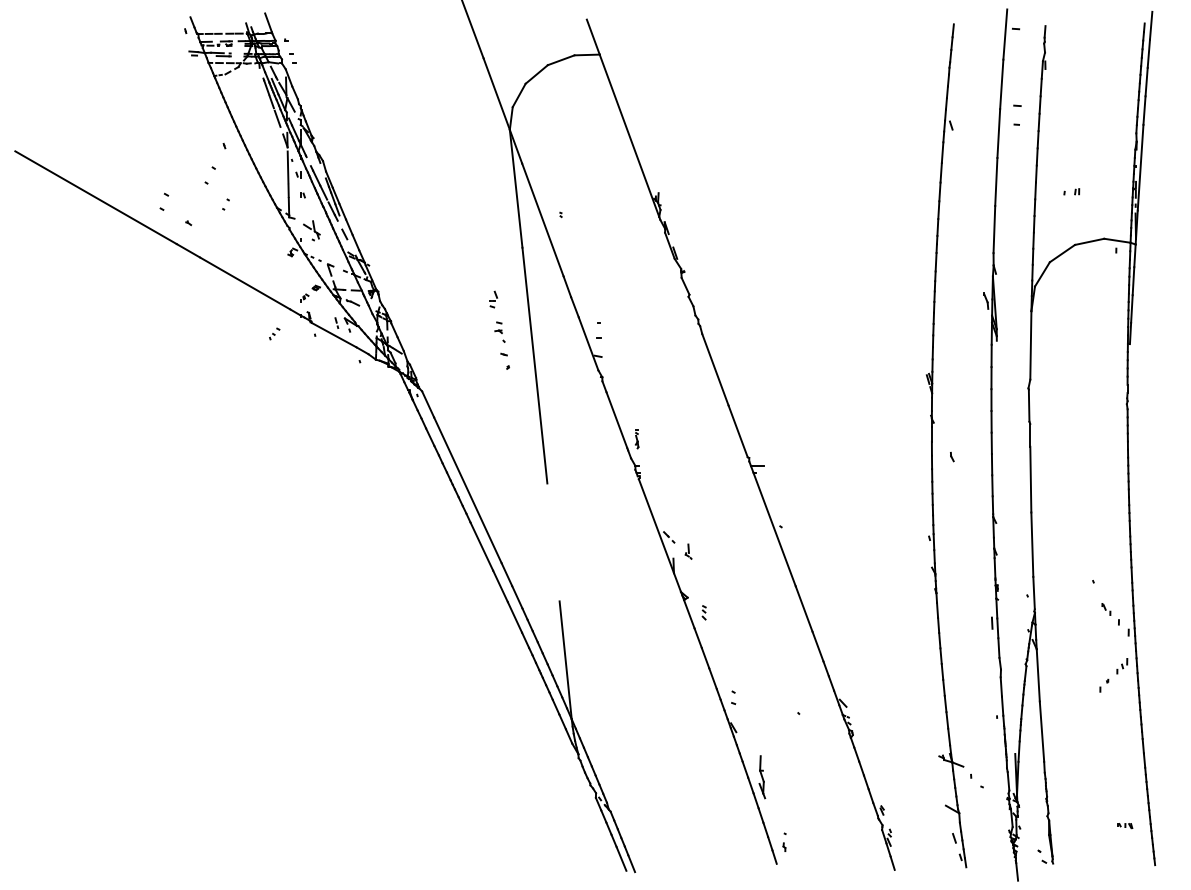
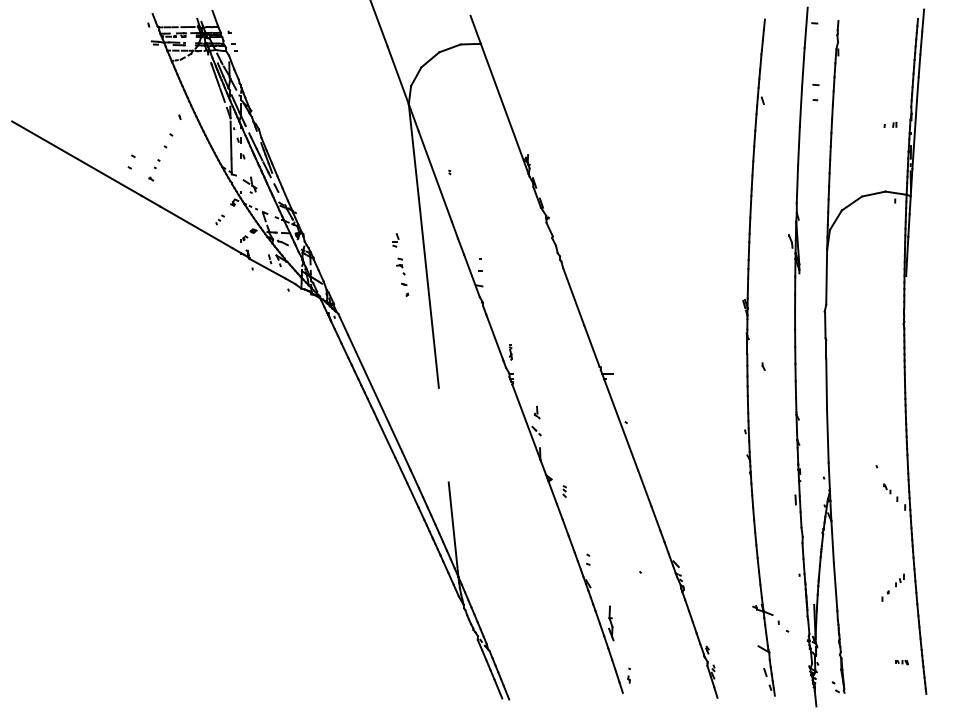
part: (1071, 191) -> (890, 124), moved
part: (226, 204) -> (157, 164), moved
part: (273, 333) -> (219, 219), moved
part: (687, 551) -> (536, 412), moved
part: (1112, 675) -> (892, 587), moved

